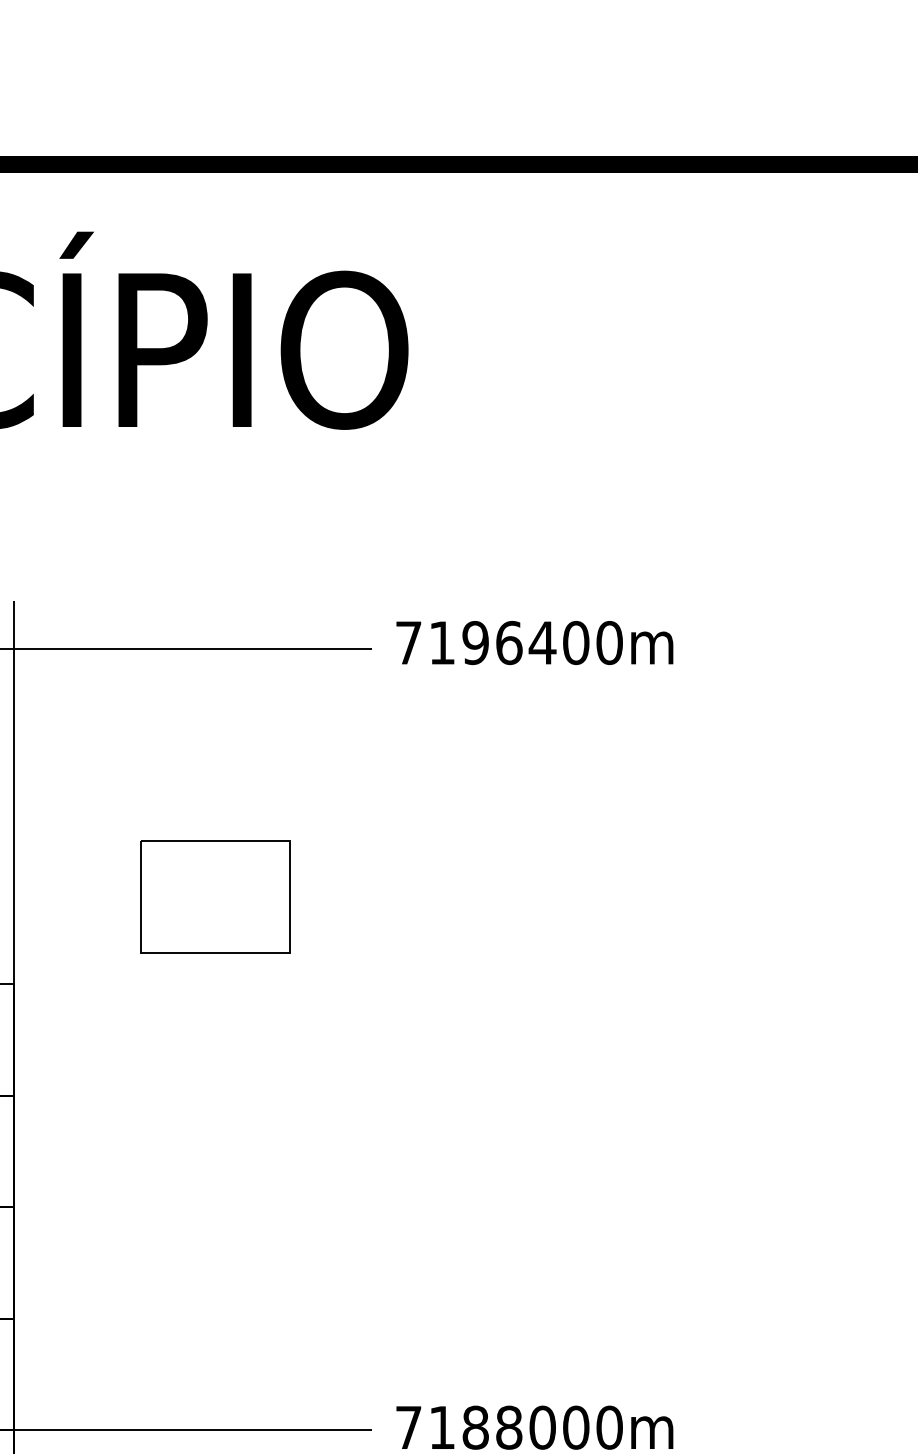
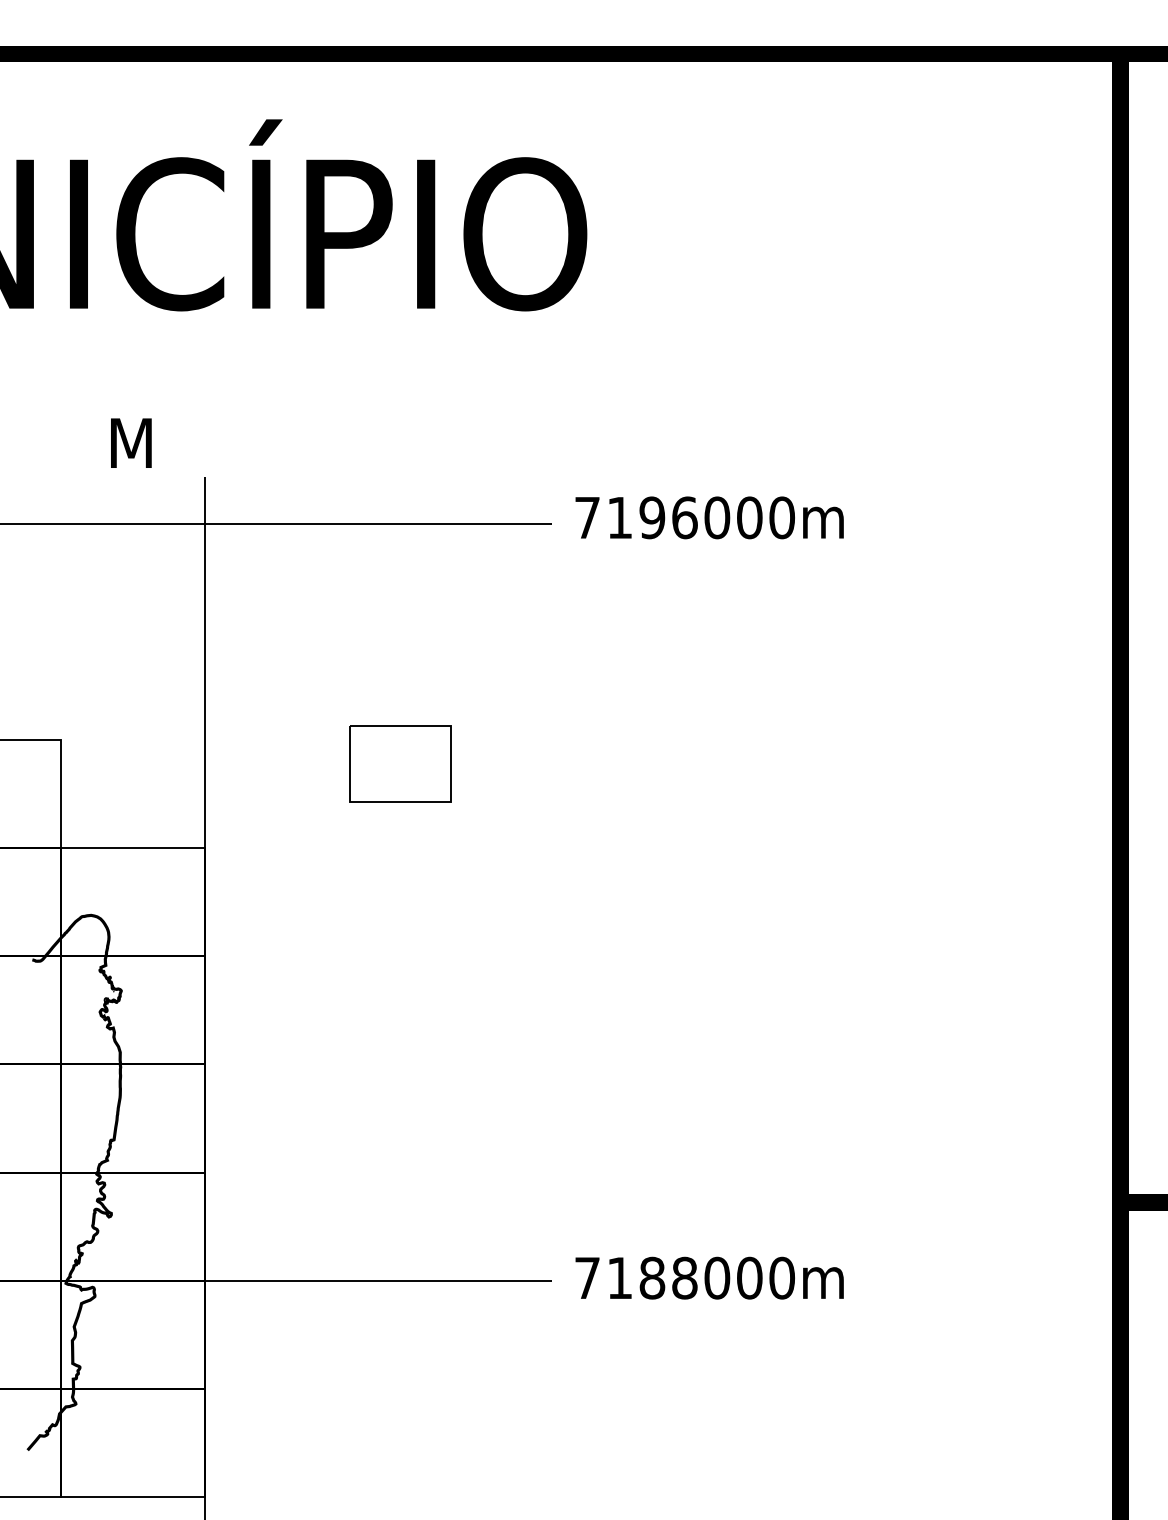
text: (541, 642) -> (716, 517), 7196400m -> 7196000m
part: (214, 896) -> (399, 763), size x0.7

